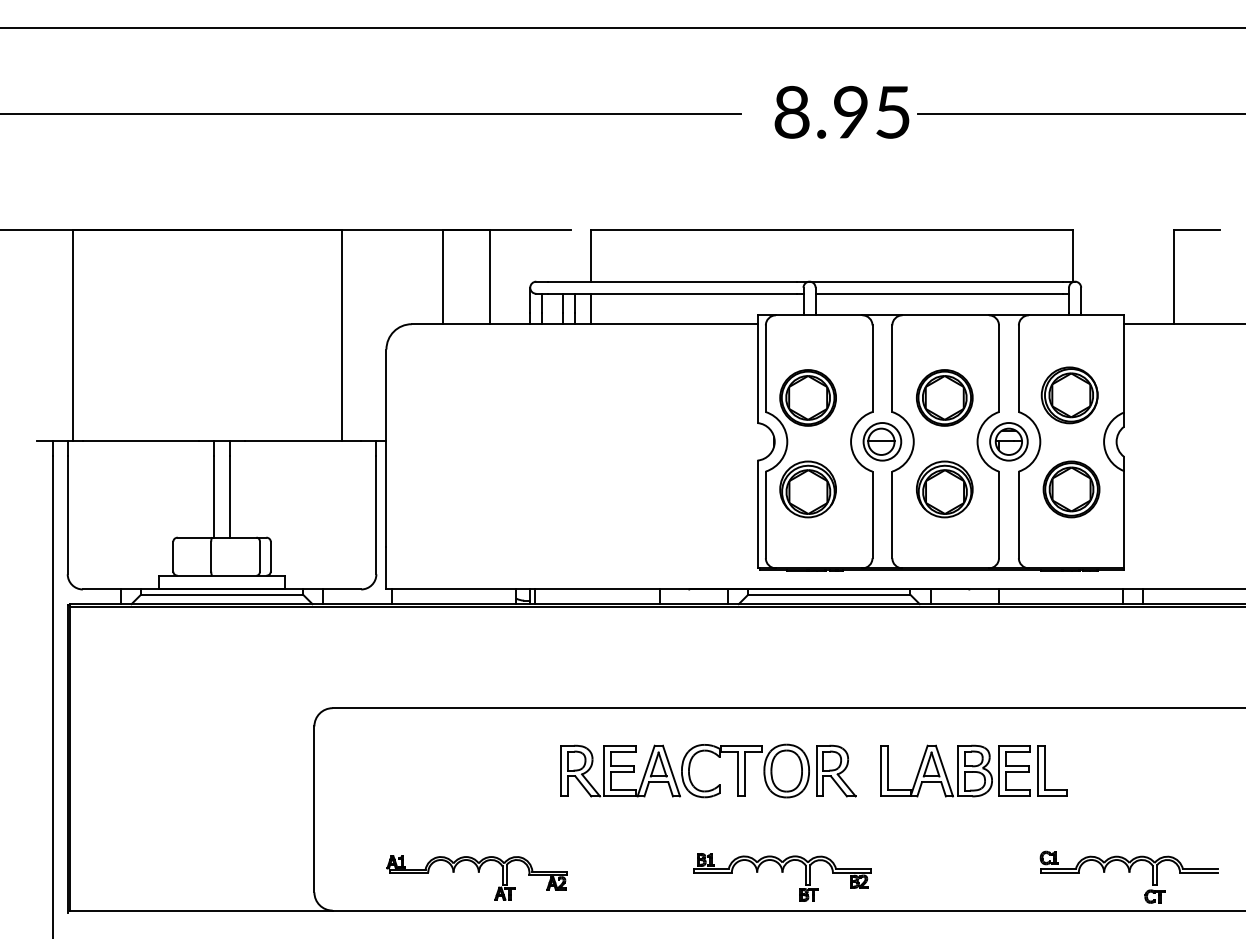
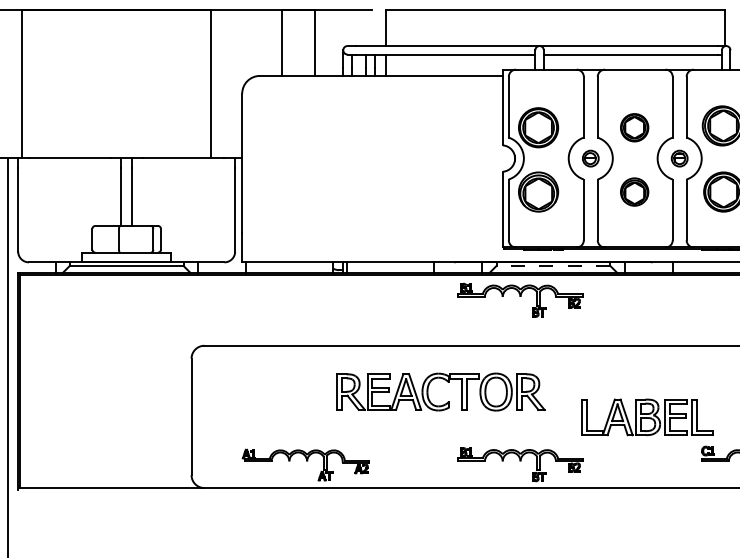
part: (944, 397) -> (634, 127), size x0.7
part: (882, 441) -> (590, 158), size x0.6
part: (1008, 441) -> (679, 158), size x0.6
part: (944, 489) -> (634, 192), size x0.7
line: (829, 594) -> (553, 265), solid -> dashed
part: (782, 643) -> (520, 300), added
part: (718, 757) -> (448, 382), moved
part: (973, 770) -> (647, 416), moved

